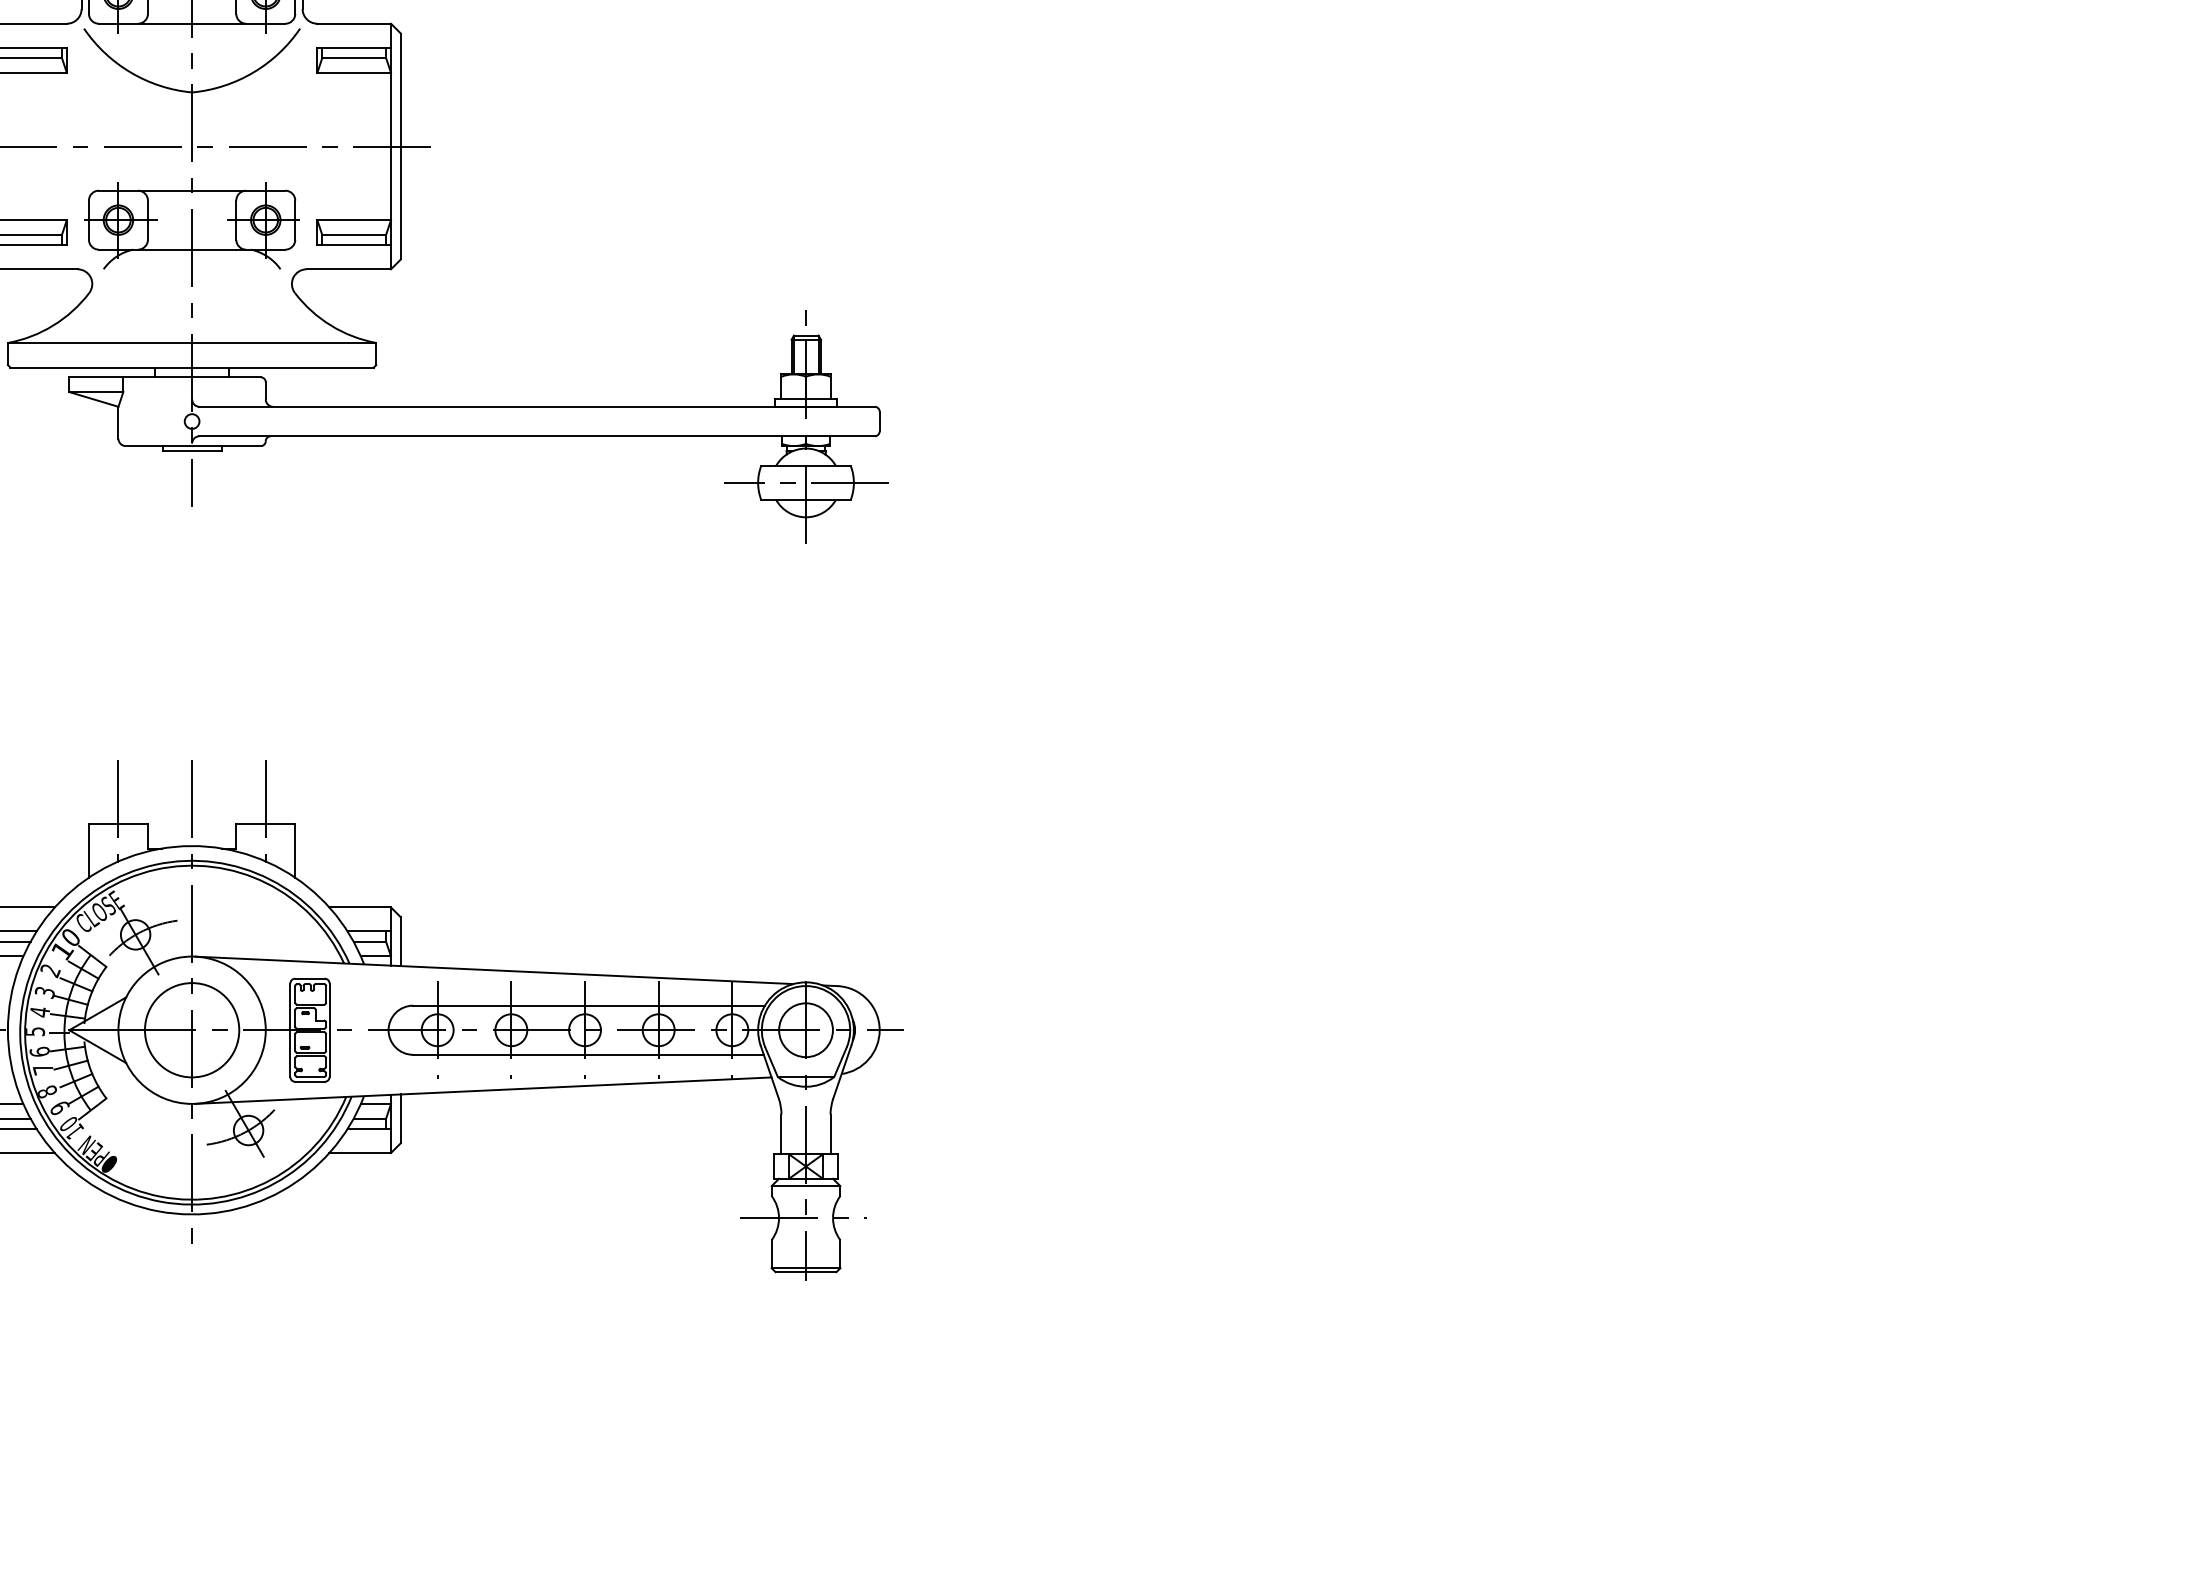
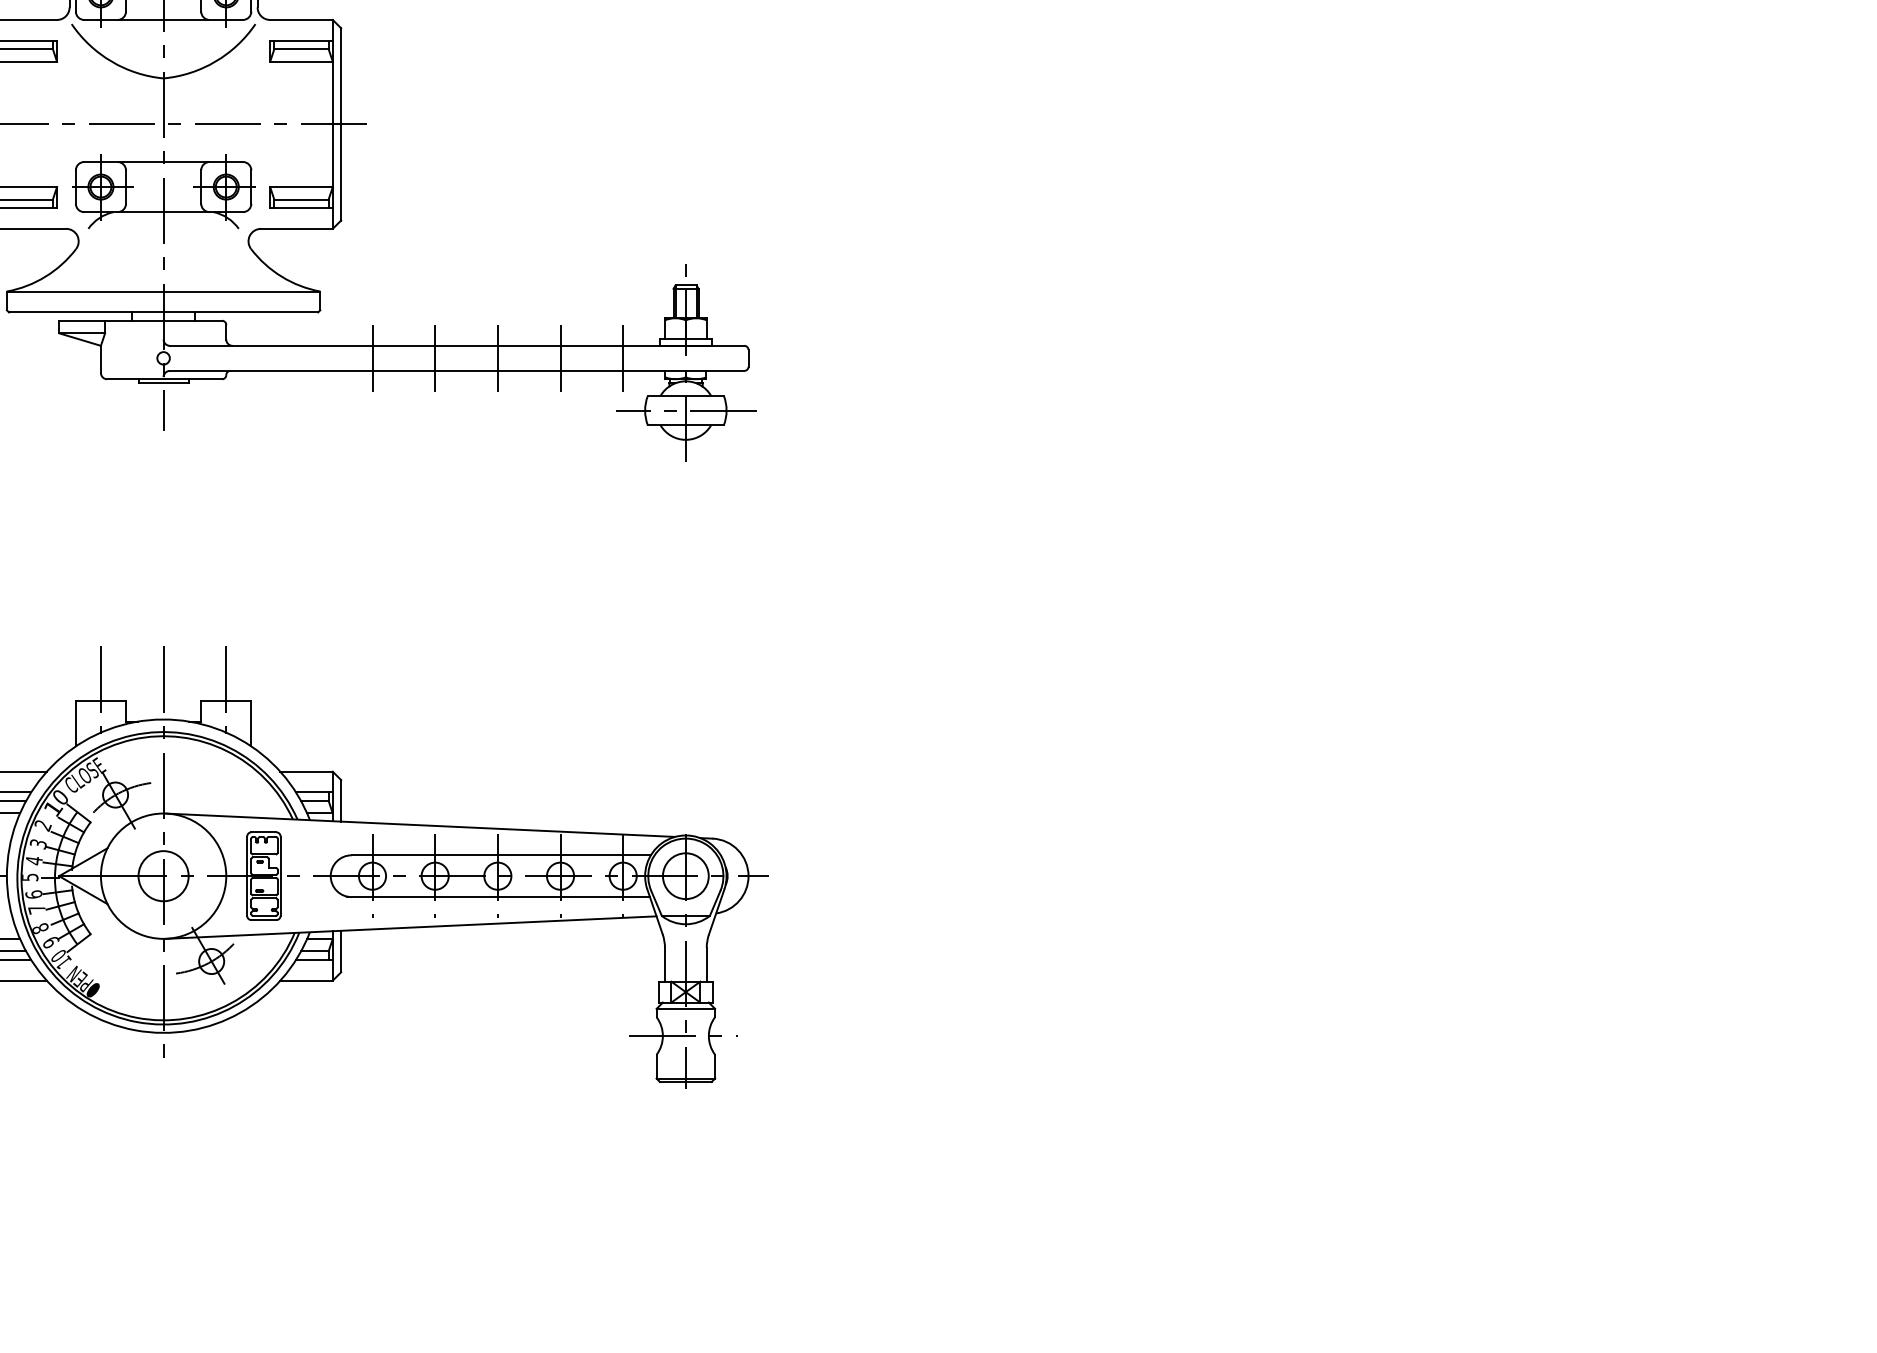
line: (437, 418) -> (372, 355), added
line: (511, 418) -> (435, 355), added
line: (585, 418) -> (498, 355), added
line: (658, 418) -> (560, 355), added
line: (732, 418) -> (623, 355), added
circle: (191, 1029) -> (163, 875), size x0.62

